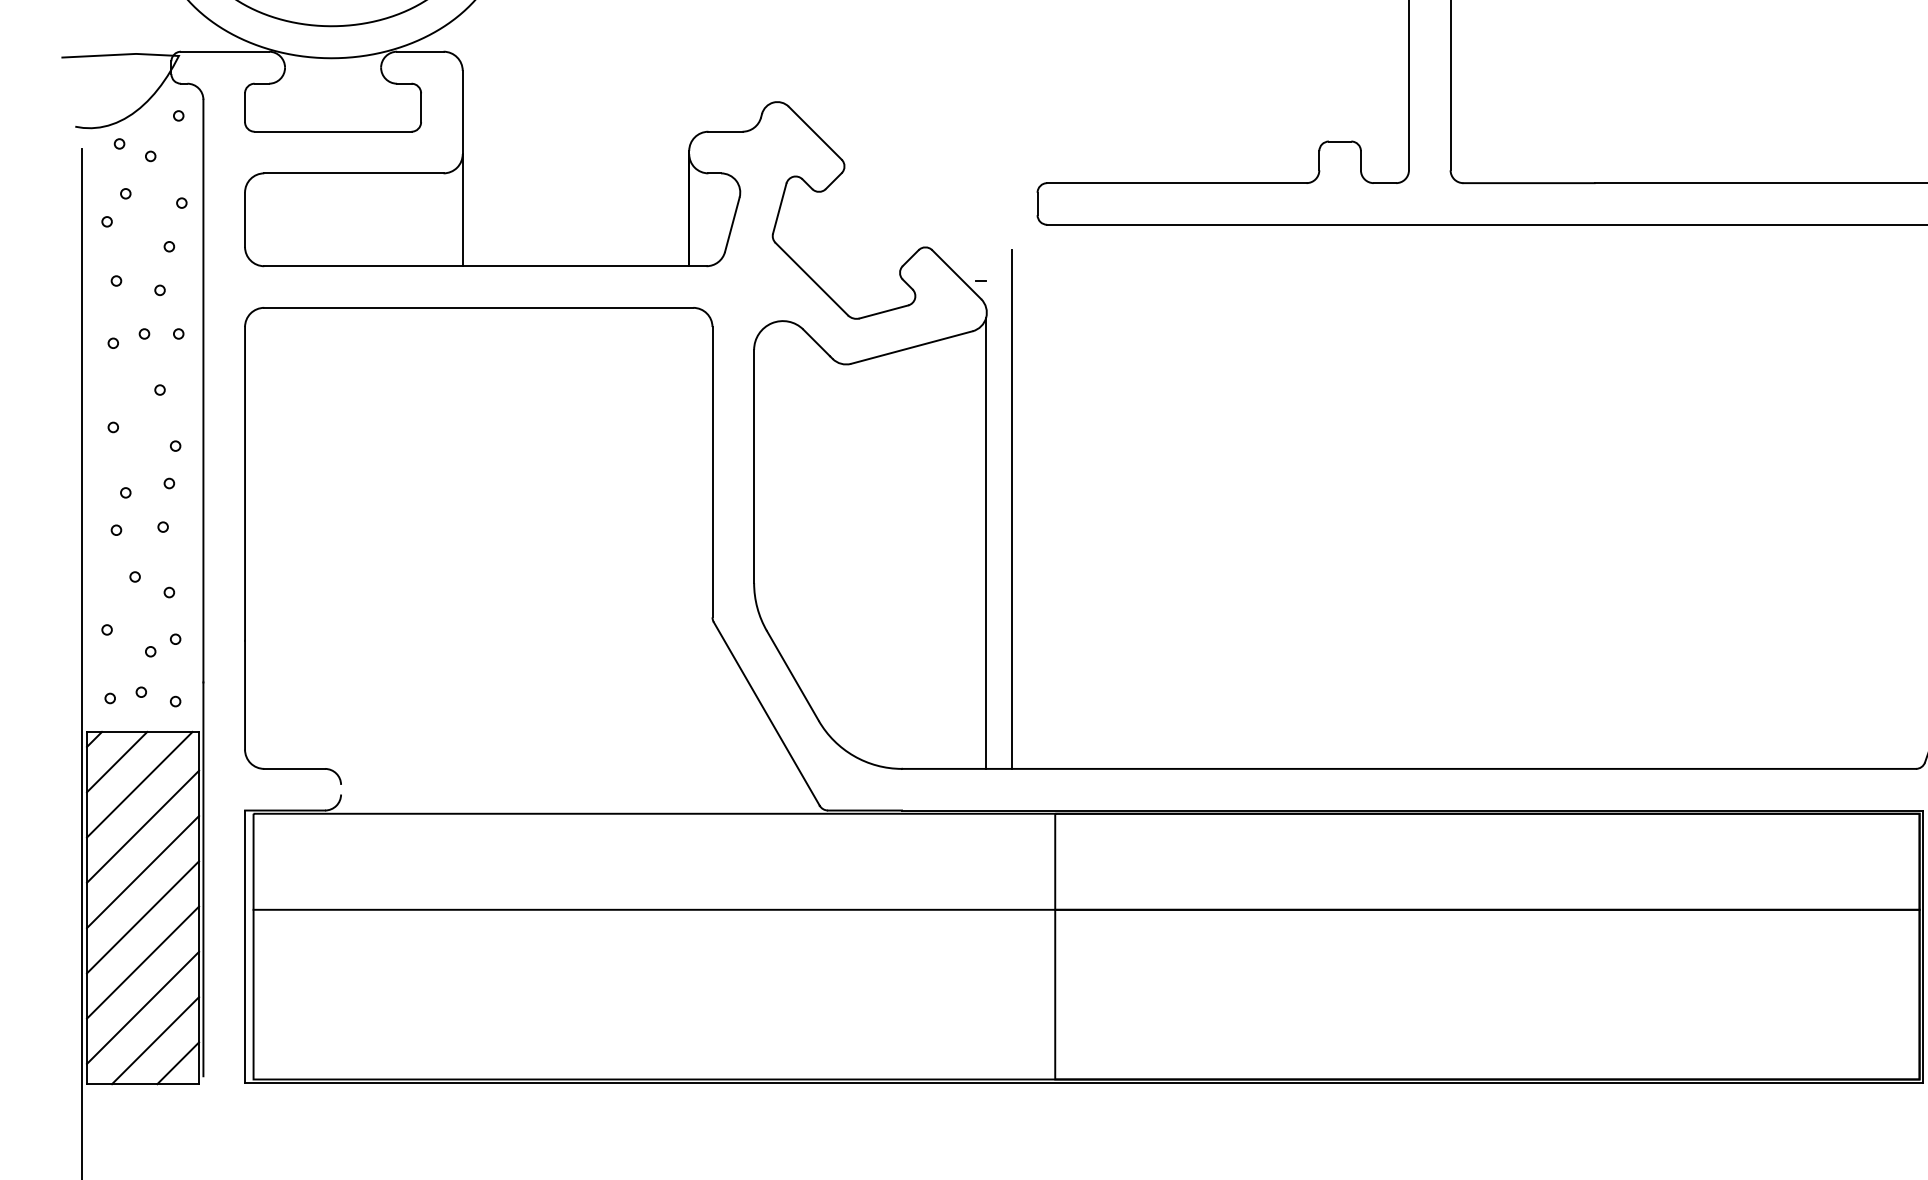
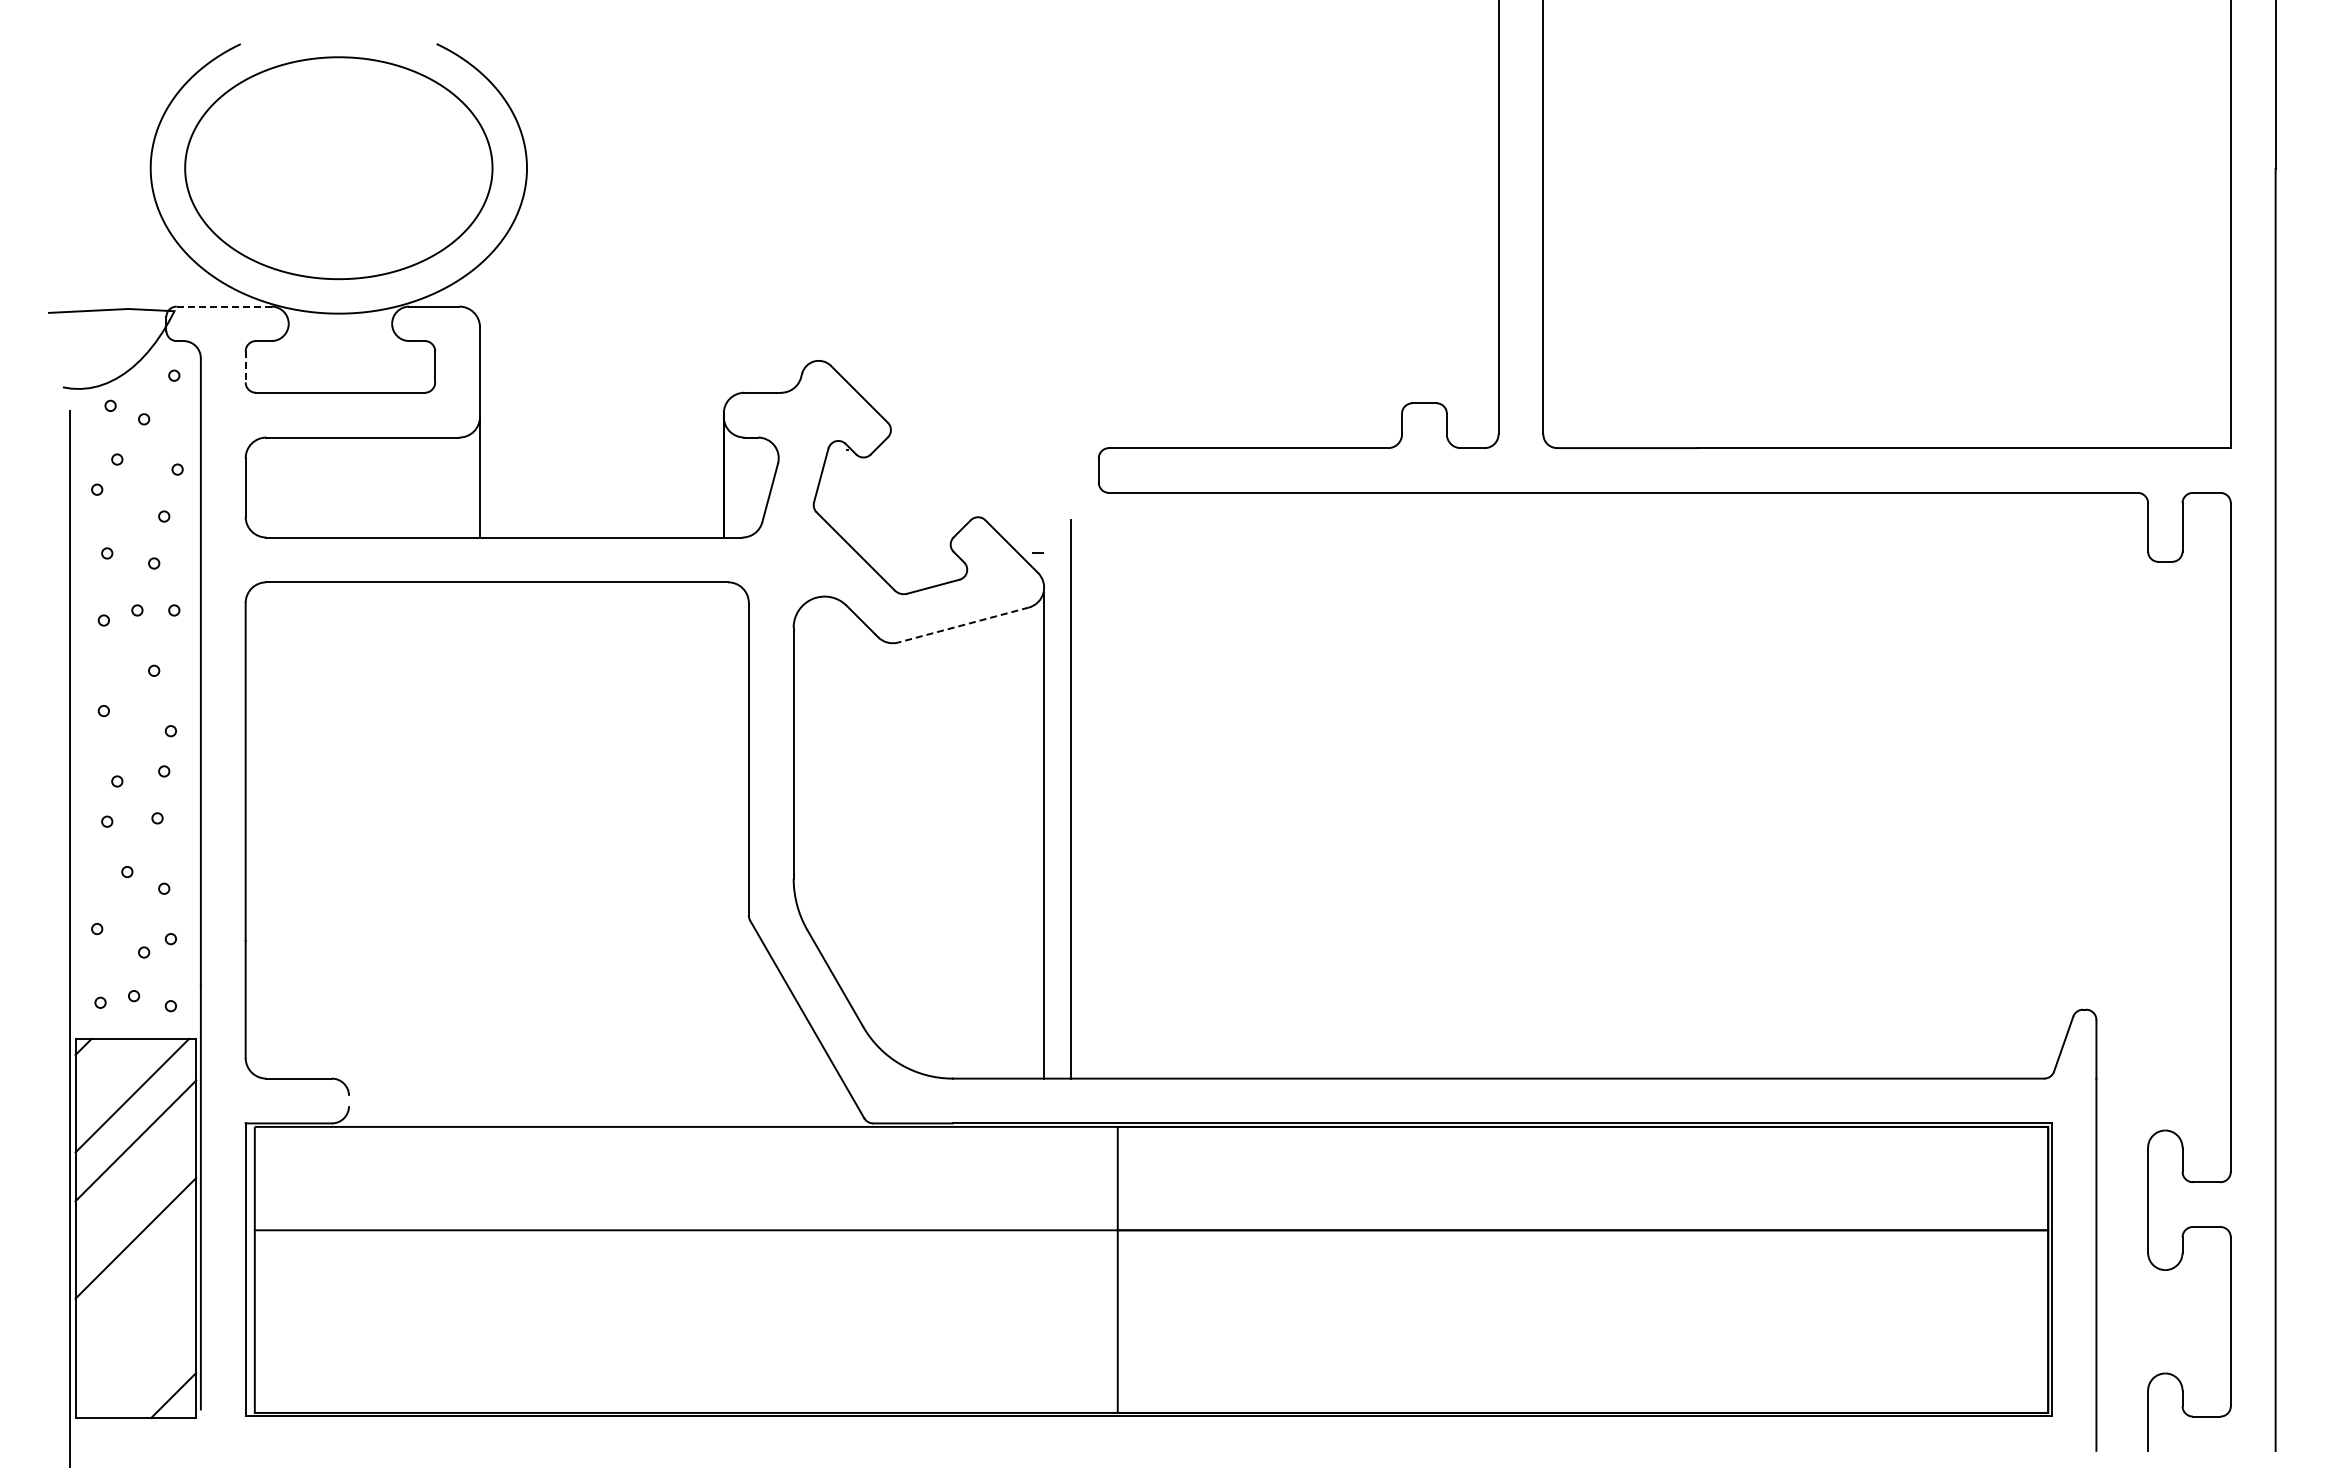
line: (225, 51) -> (224, 306), solid -> dashed
line: (244, 107) -> (245, 366), solid -> dashed
line: (911, 347) -> (963, 625), solid -> dashed
line: (116, 761) -> (107, 1070), removed
line: (142, 871) -> (135, 1189), removed
line: (142, 962) -> (135, 1286), removed
line: (142, 1007) -> (135, 1335), removed
line: (155, 1040) -> (149, 1370), removed

